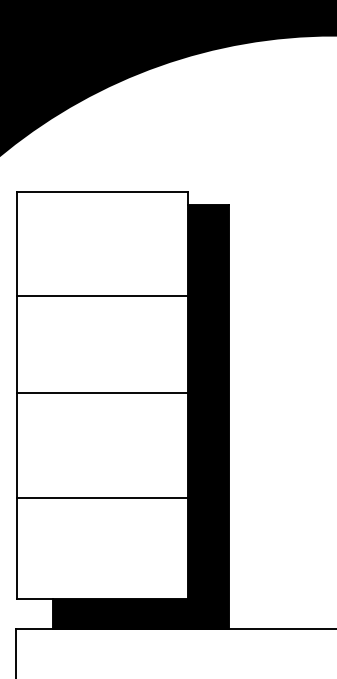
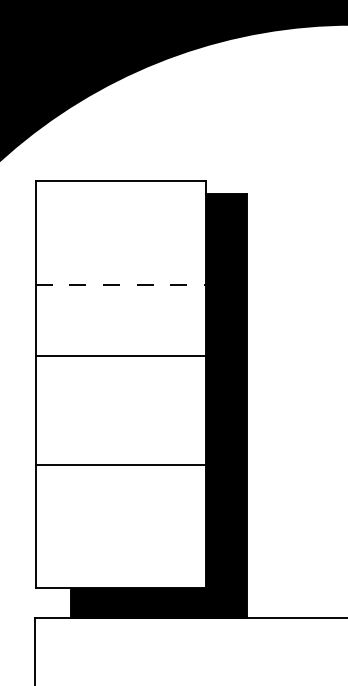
line: (103, 295) -> (121, 284), solid -> dashed
line: (102, 393) -> (120, 356), moved
line: (102, 498) -> (120, 465), moved

